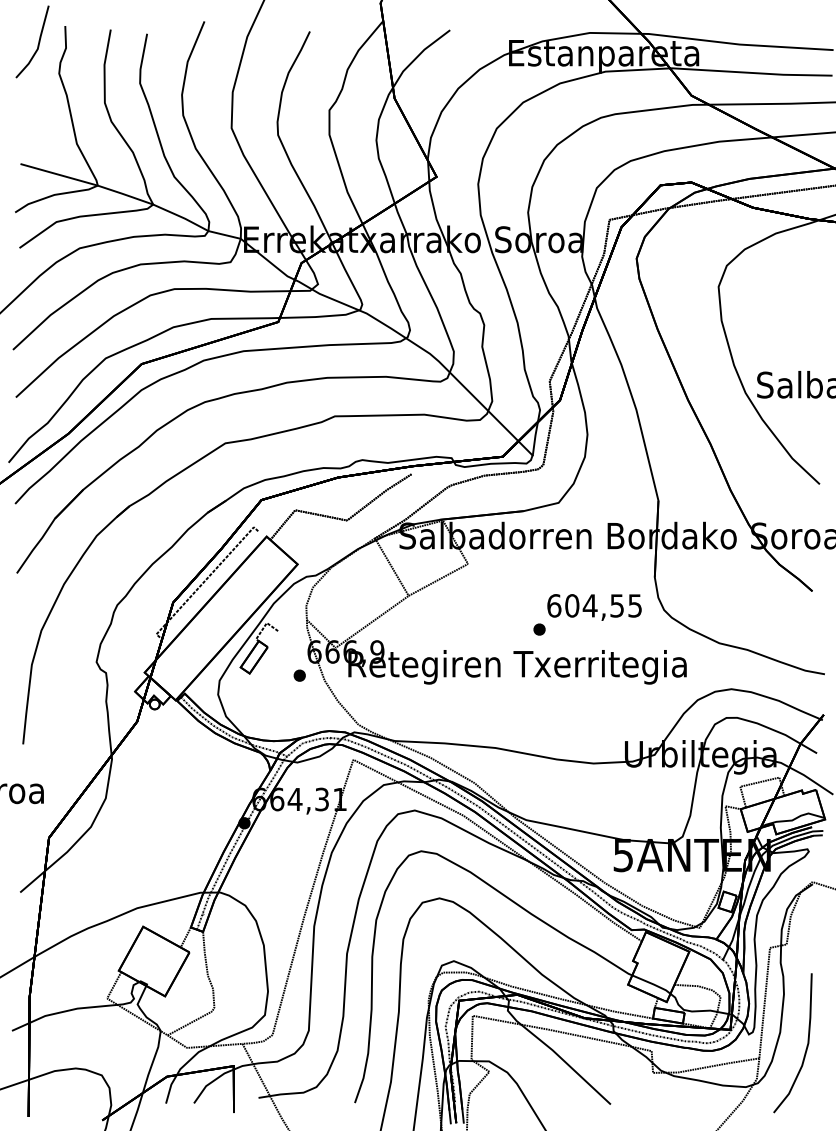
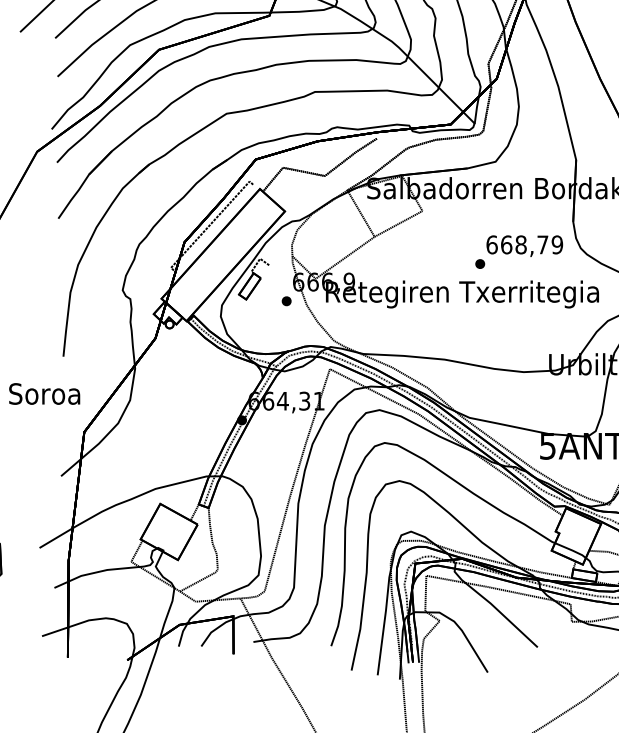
text: (603, 605) -> (531, 244), 604,55 -> 668,79

